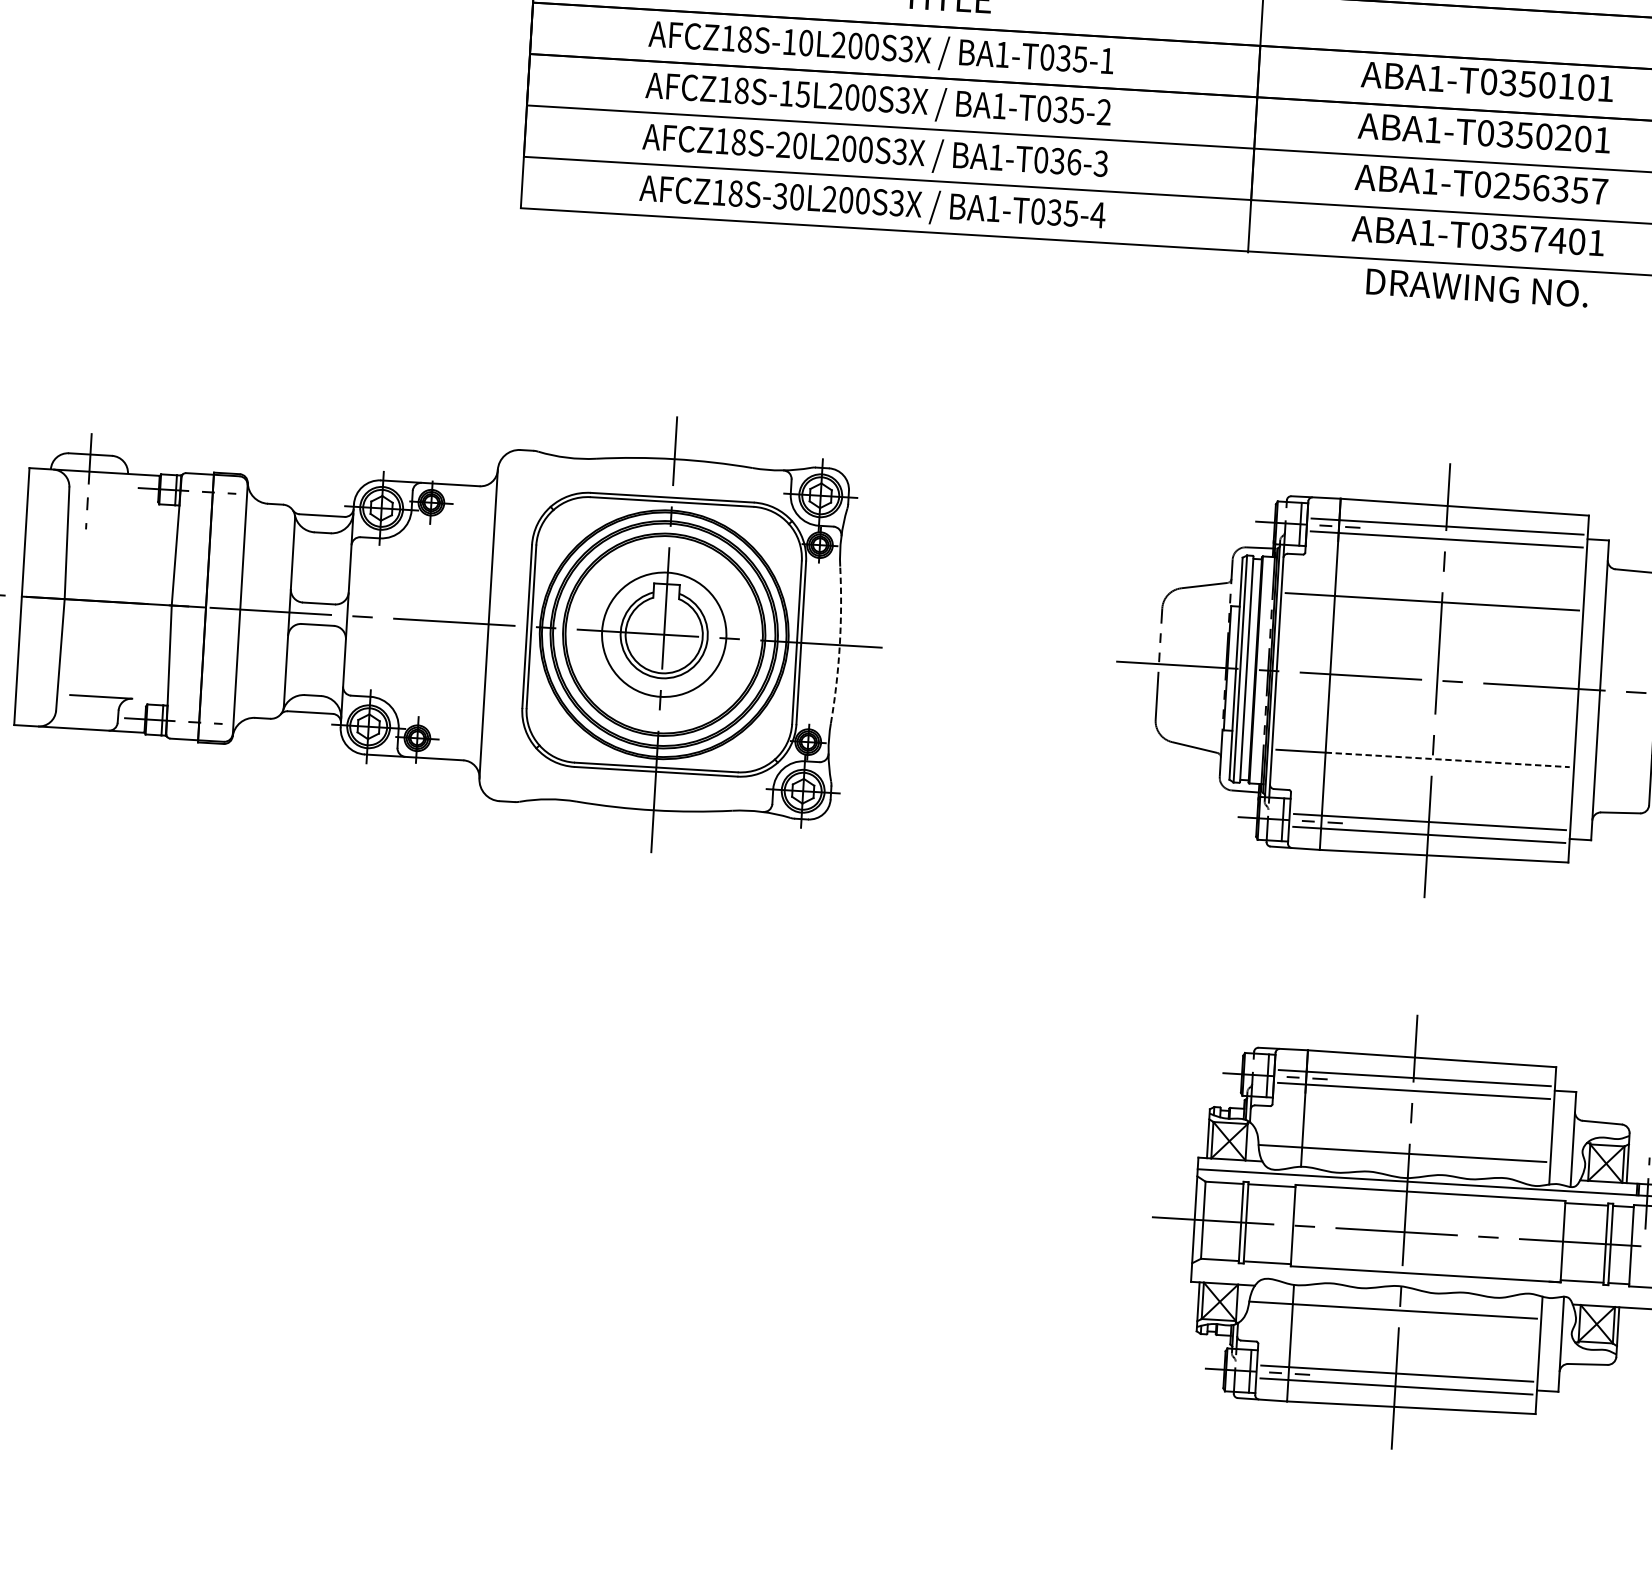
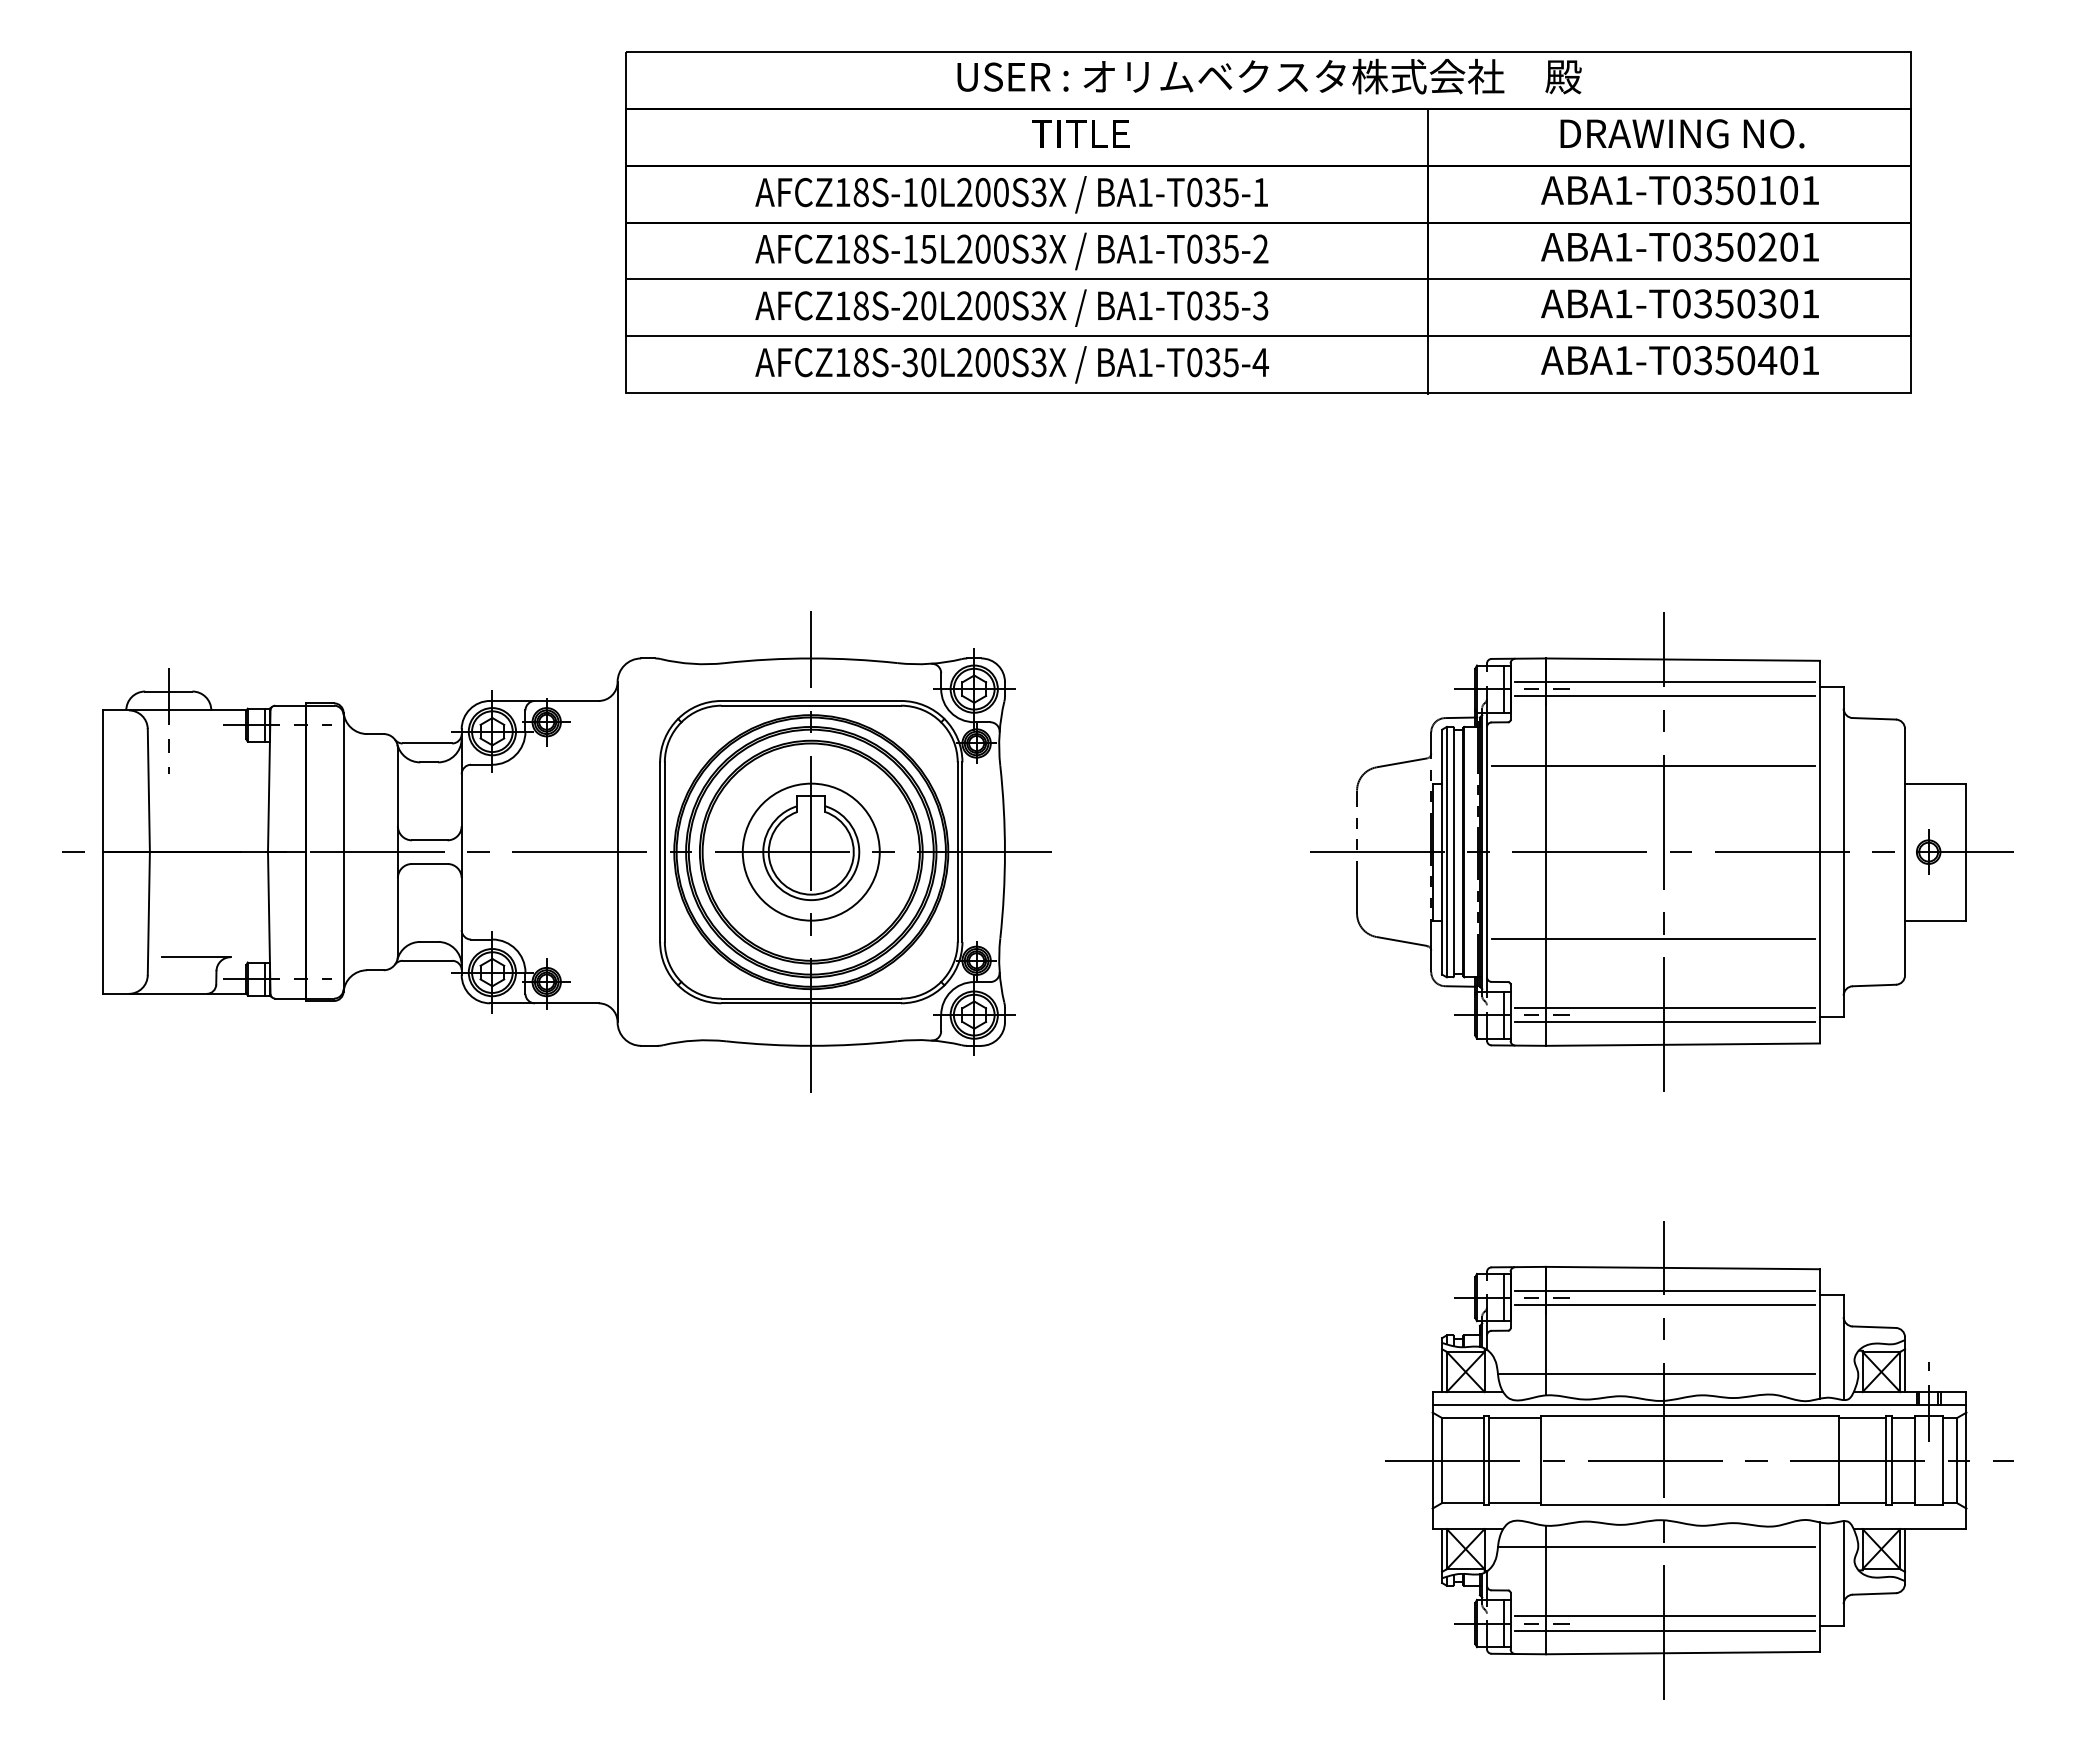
text: (1073, 161) -> (1230, 305), BA1-T036-3 -> BA1-T035-3
text: (1550, 188) -> (1756, 303), ABA1-T0256357 -> ABA1-T0350301
text: (1538, 239) -> (1746, 360), ABA1-T0357401 -> ABA1-T0350401
text: (1477, 287) -> (1682, 133), moved
arc: (839, 645) -> (1004, 852), dashed -> solid
line: (1447, 759) -> (1680, 938), dashed -> solid

